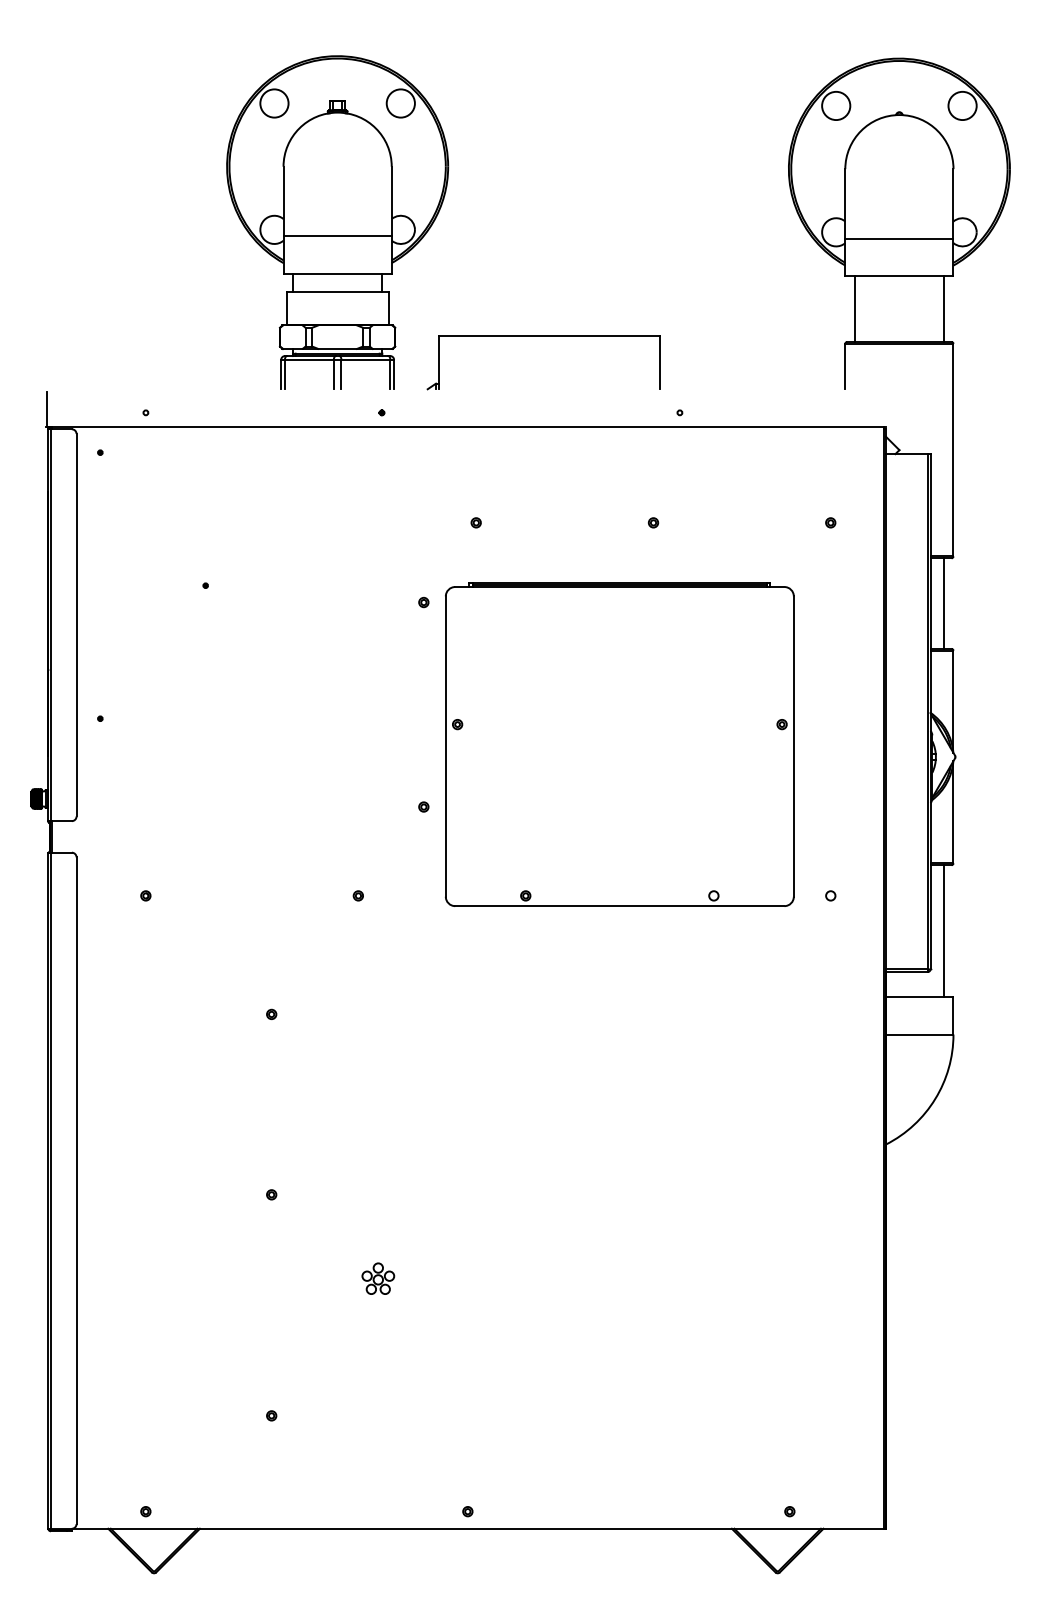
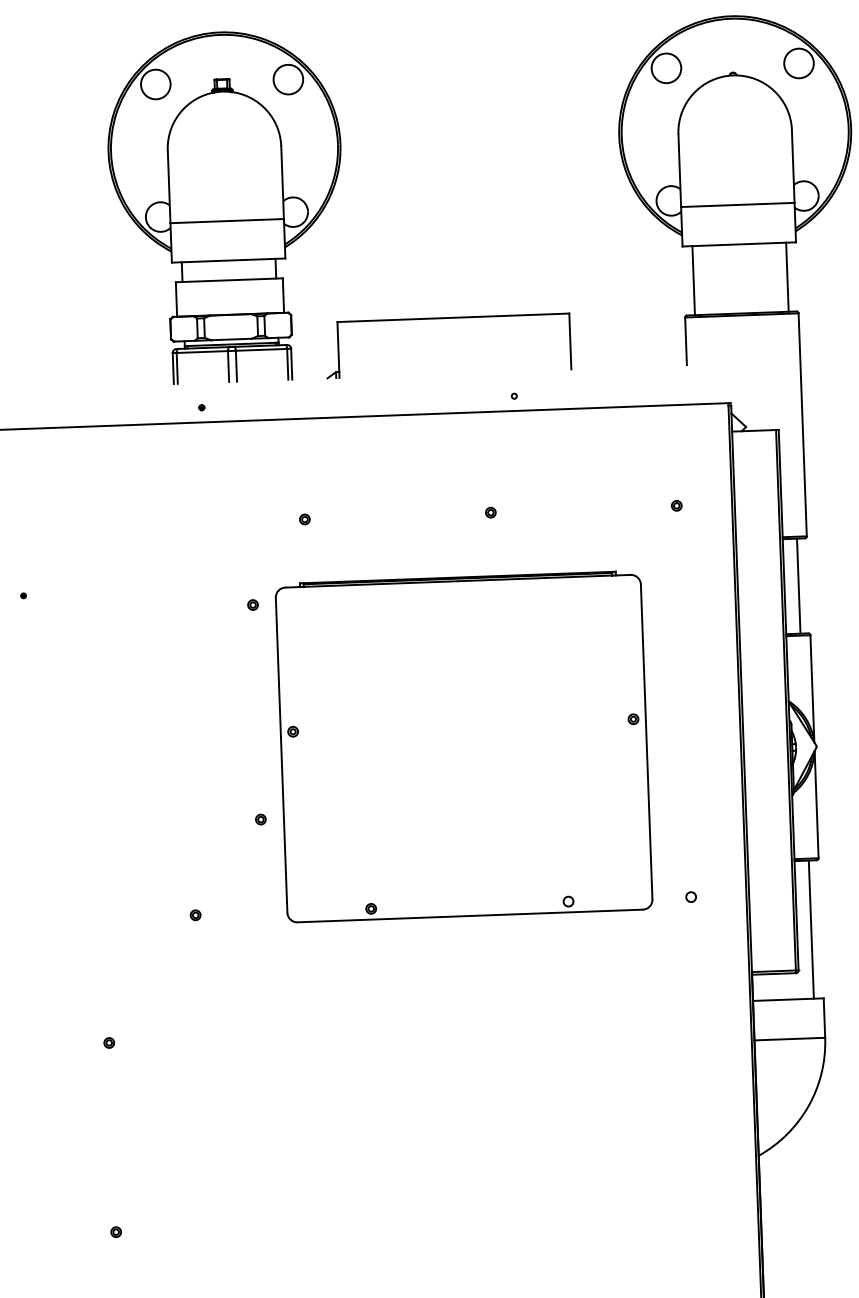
part: (436, 218) -> (330, 198), moved

